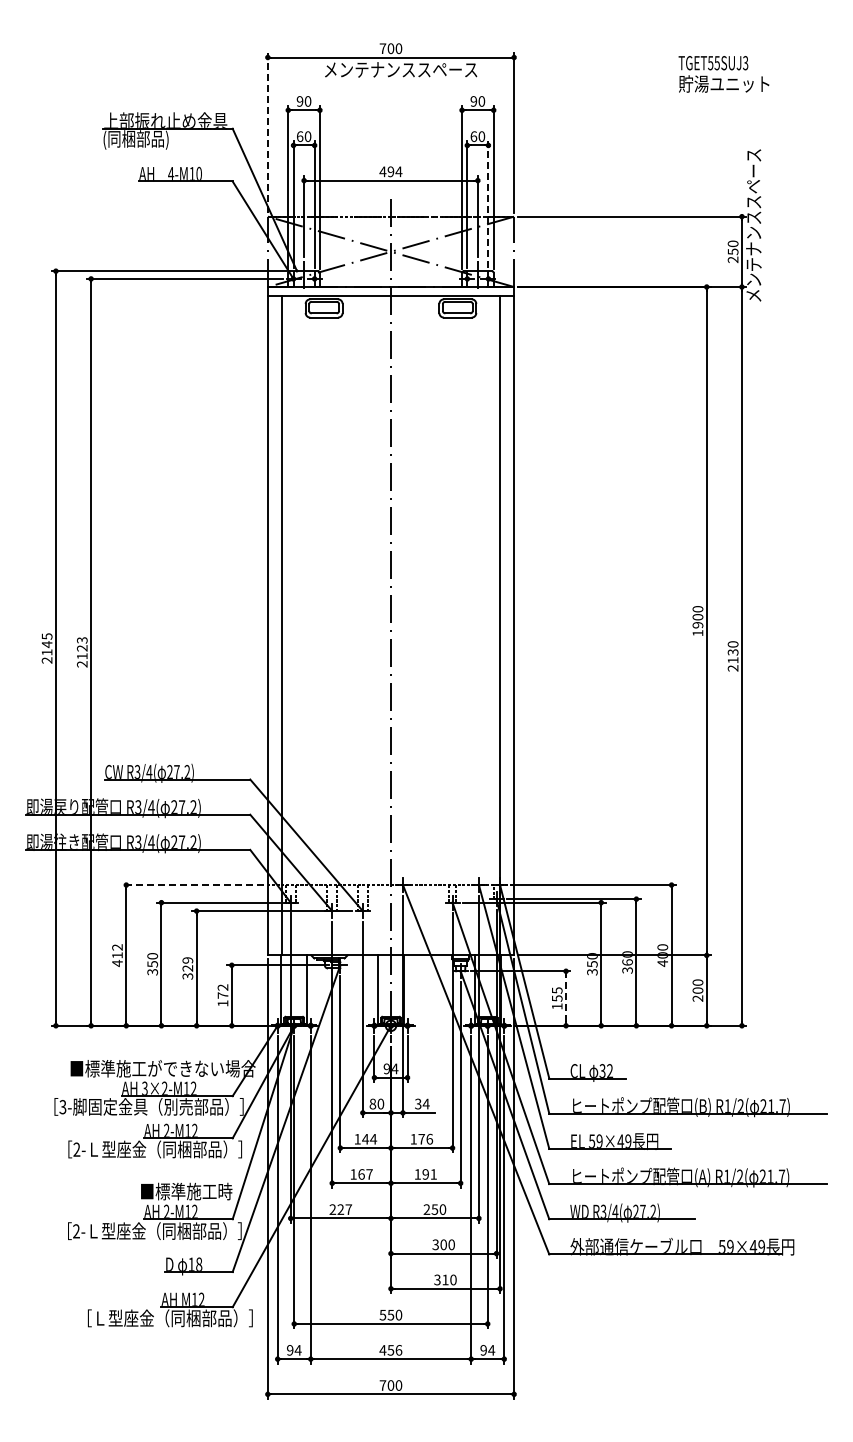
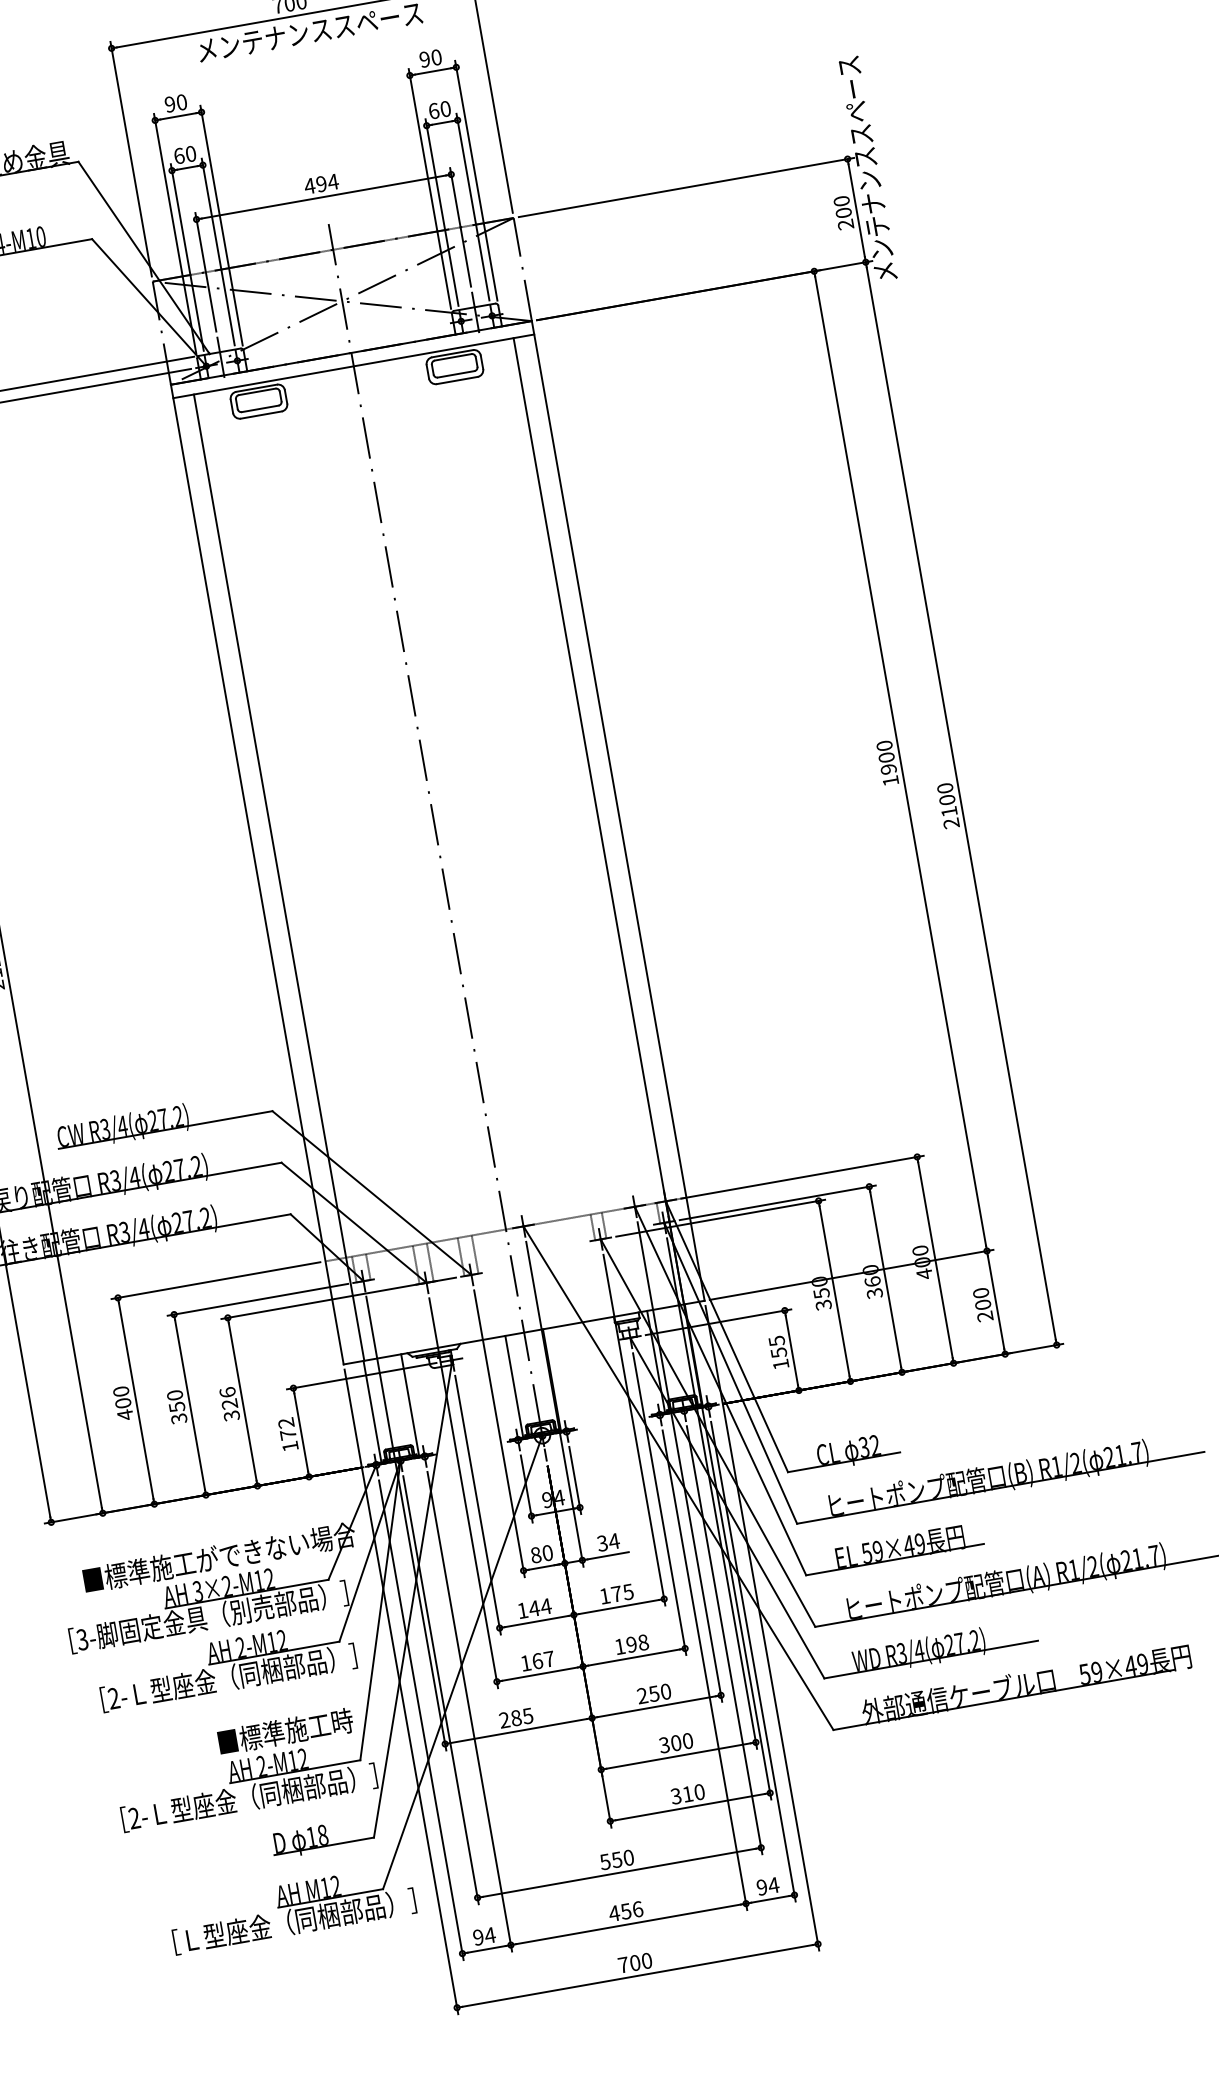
line: (267, 132) -> (130, 158), dashed -> solid
line: (488, 204) -> (472, 206), dashed -> solid
text: (732, 251) -> (842, 212), 250 -> 200
text: (732, 652) -> (946, 800), 2130 -> 2100
line: (192, 885) -> (215, 1281), dashed -> solid
text: (117, 951) -> (122, 1397), 412 -> 400
text: (187, 960) -> (227, 1392), 329 -> 326
line: (566, 998) -> (792, 1350), dashed -> solid
text: (429, 1138) -> (627, 1590), 176 -> 175
text: (433, 1174) -> (643, 1642), 191 -> 198
text: (344, 1209) -> (521, 1717), 227 -> 285

